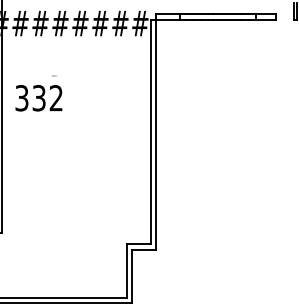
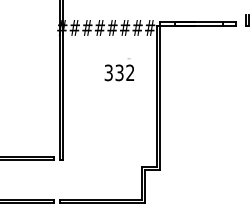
text: (37, 92) -> (118, 69), moved

